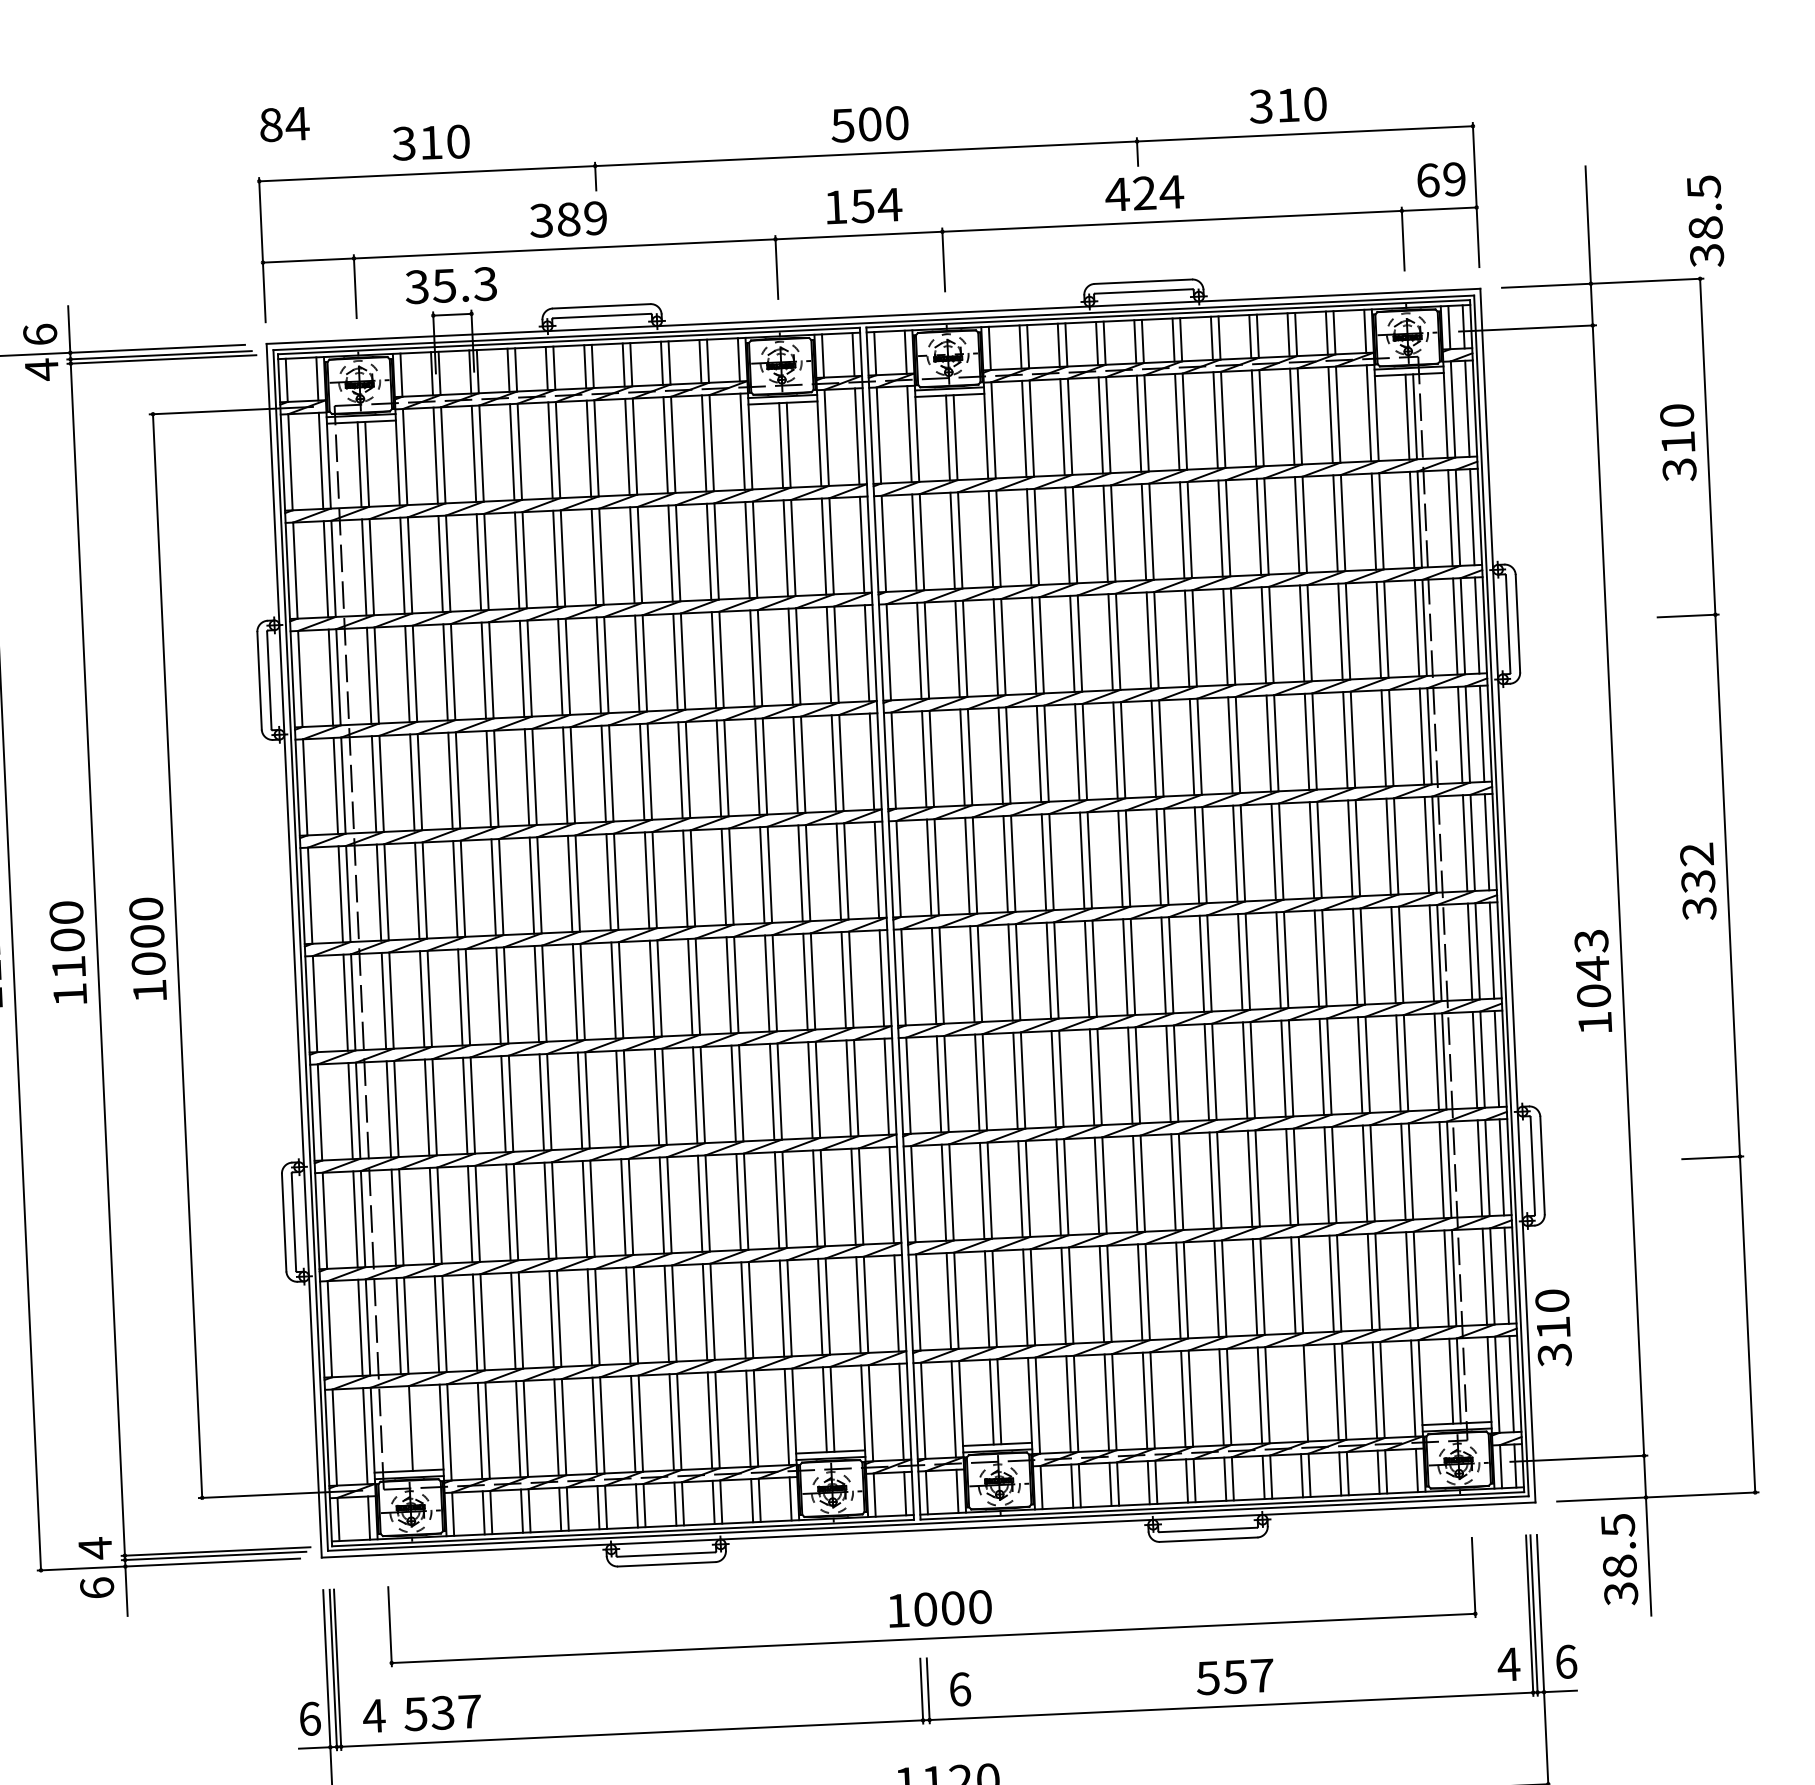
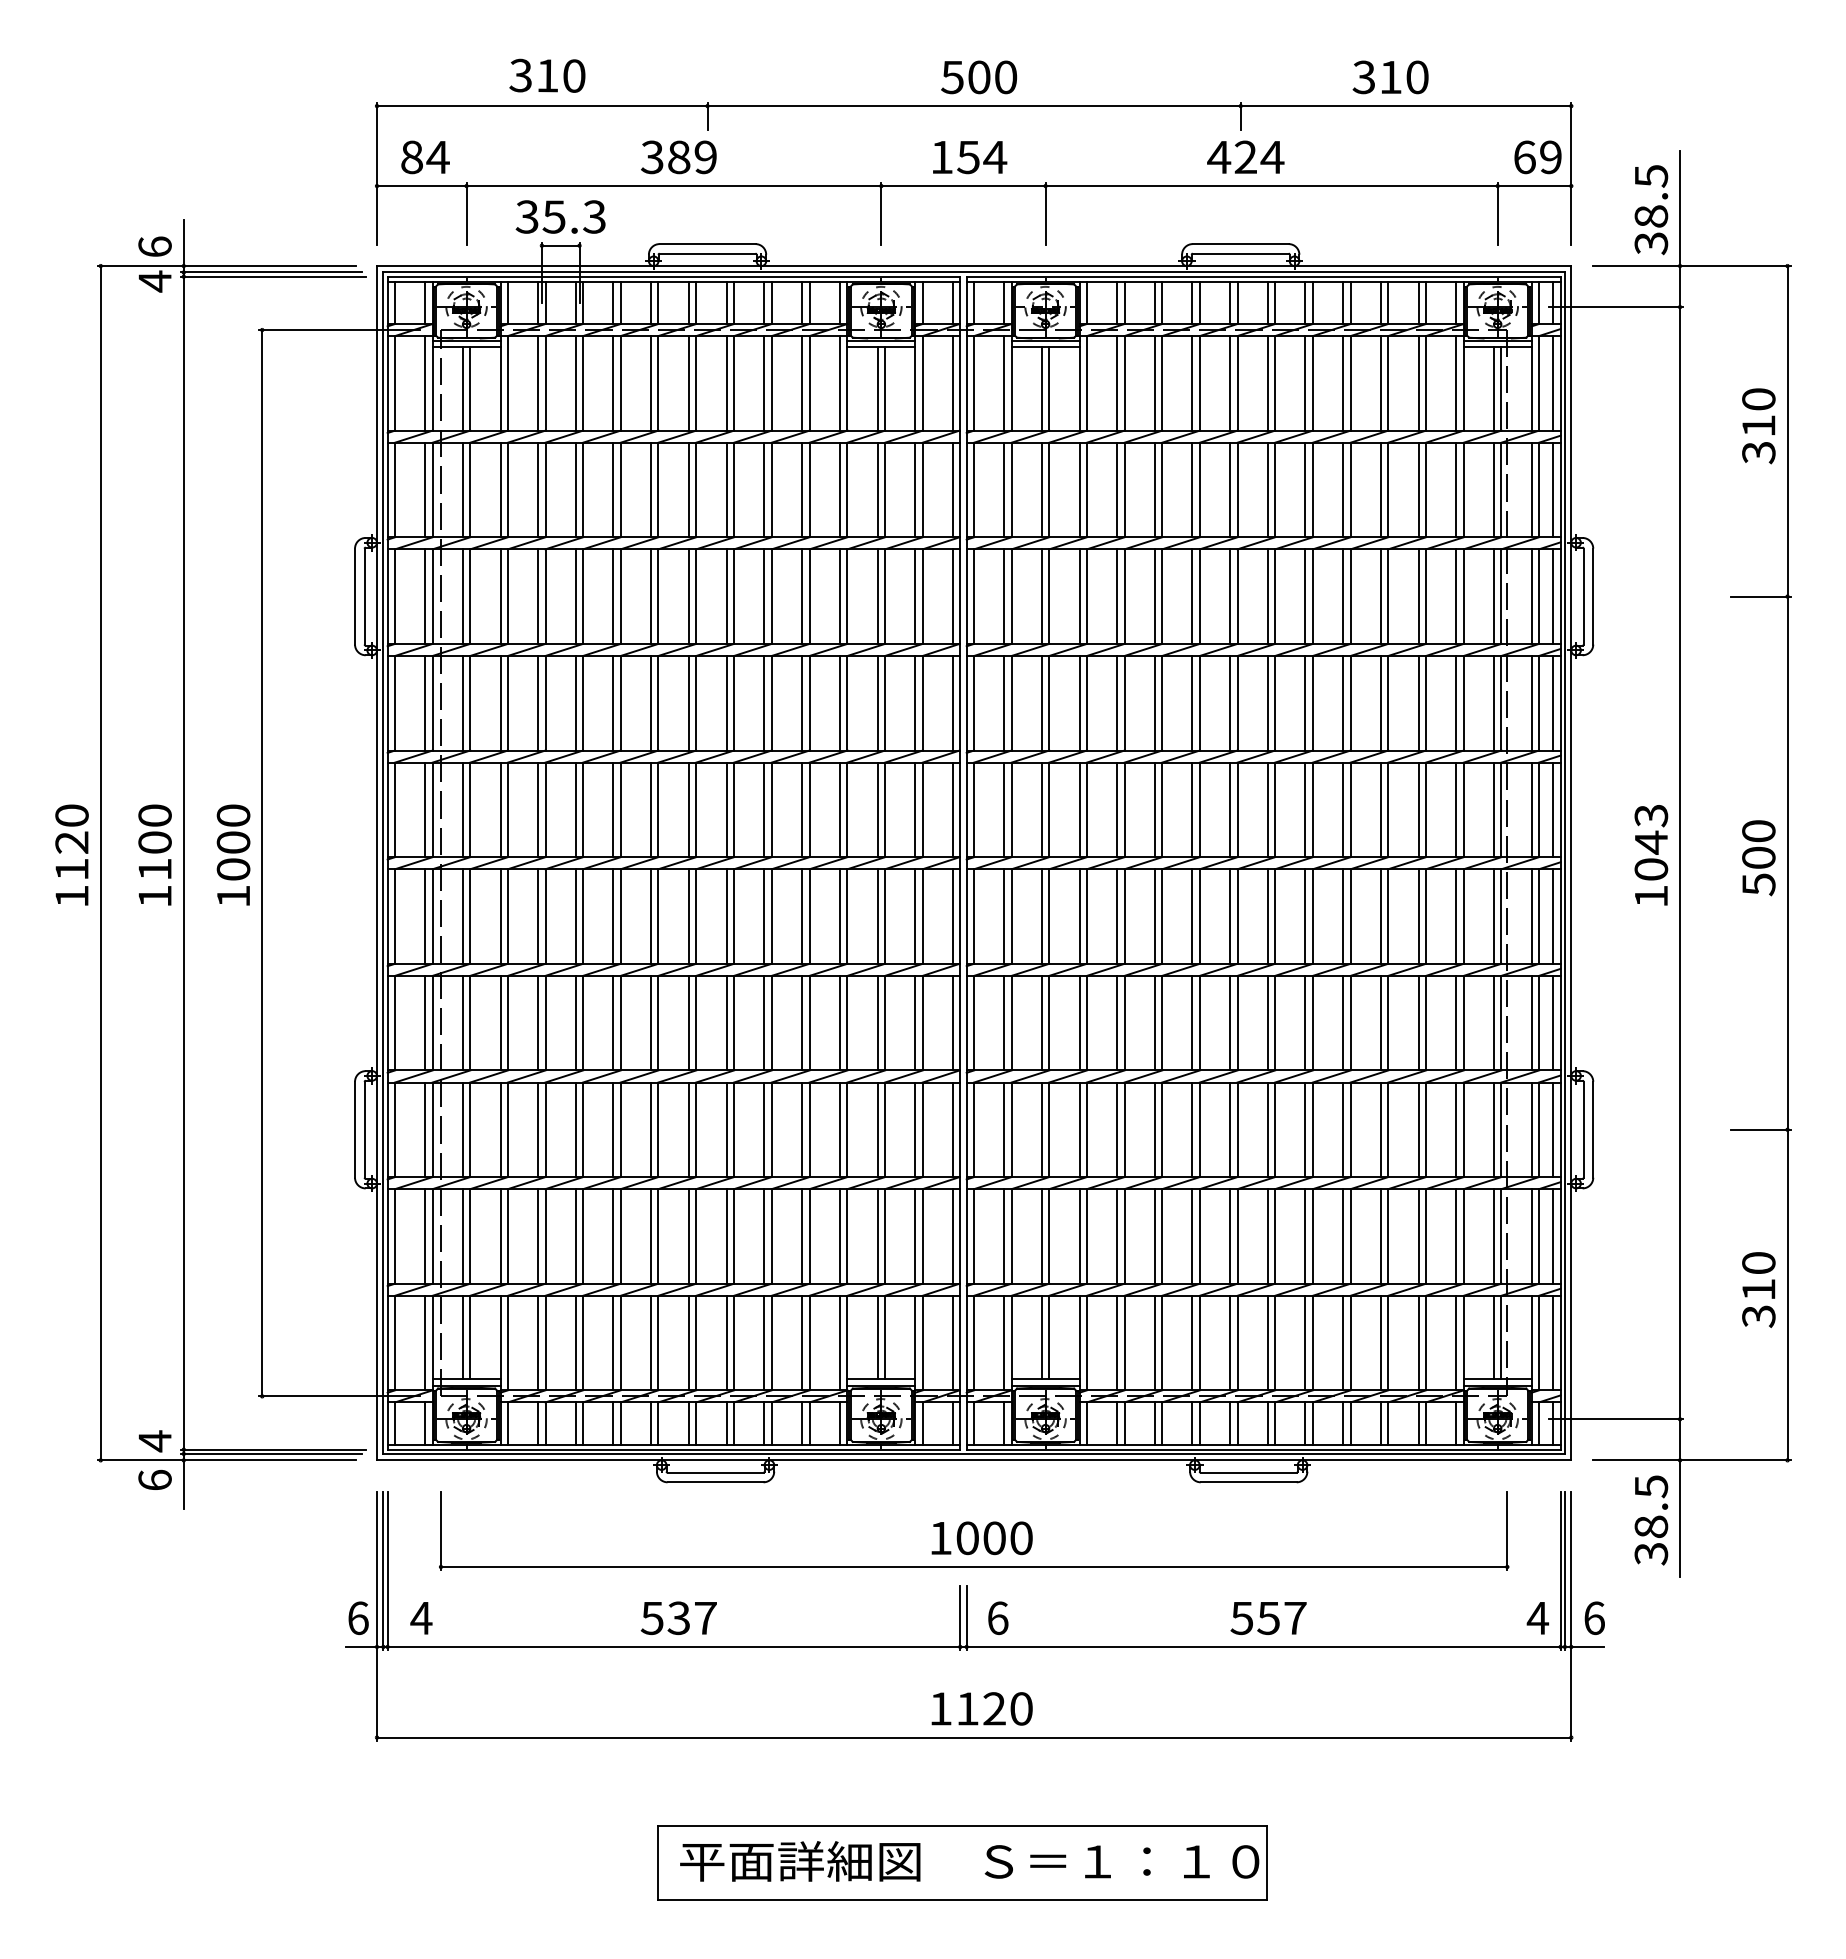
text: (284, 124) -> (425, 157), moved
text: (1705, 221) -> (1651, 210), moved
text: (1697, 882) -> (1758, 858), 332 -> 500
text: (1593, 981) -> (1651, 855), moved
text: (1553, 1327) -> (1758, 1289), moved
line: (1298, 1393) -> (1343, 1342), added
line: (402, 1428) -> (462, 1337), added
text: (442, 1712) -> (678, 1617), moved

